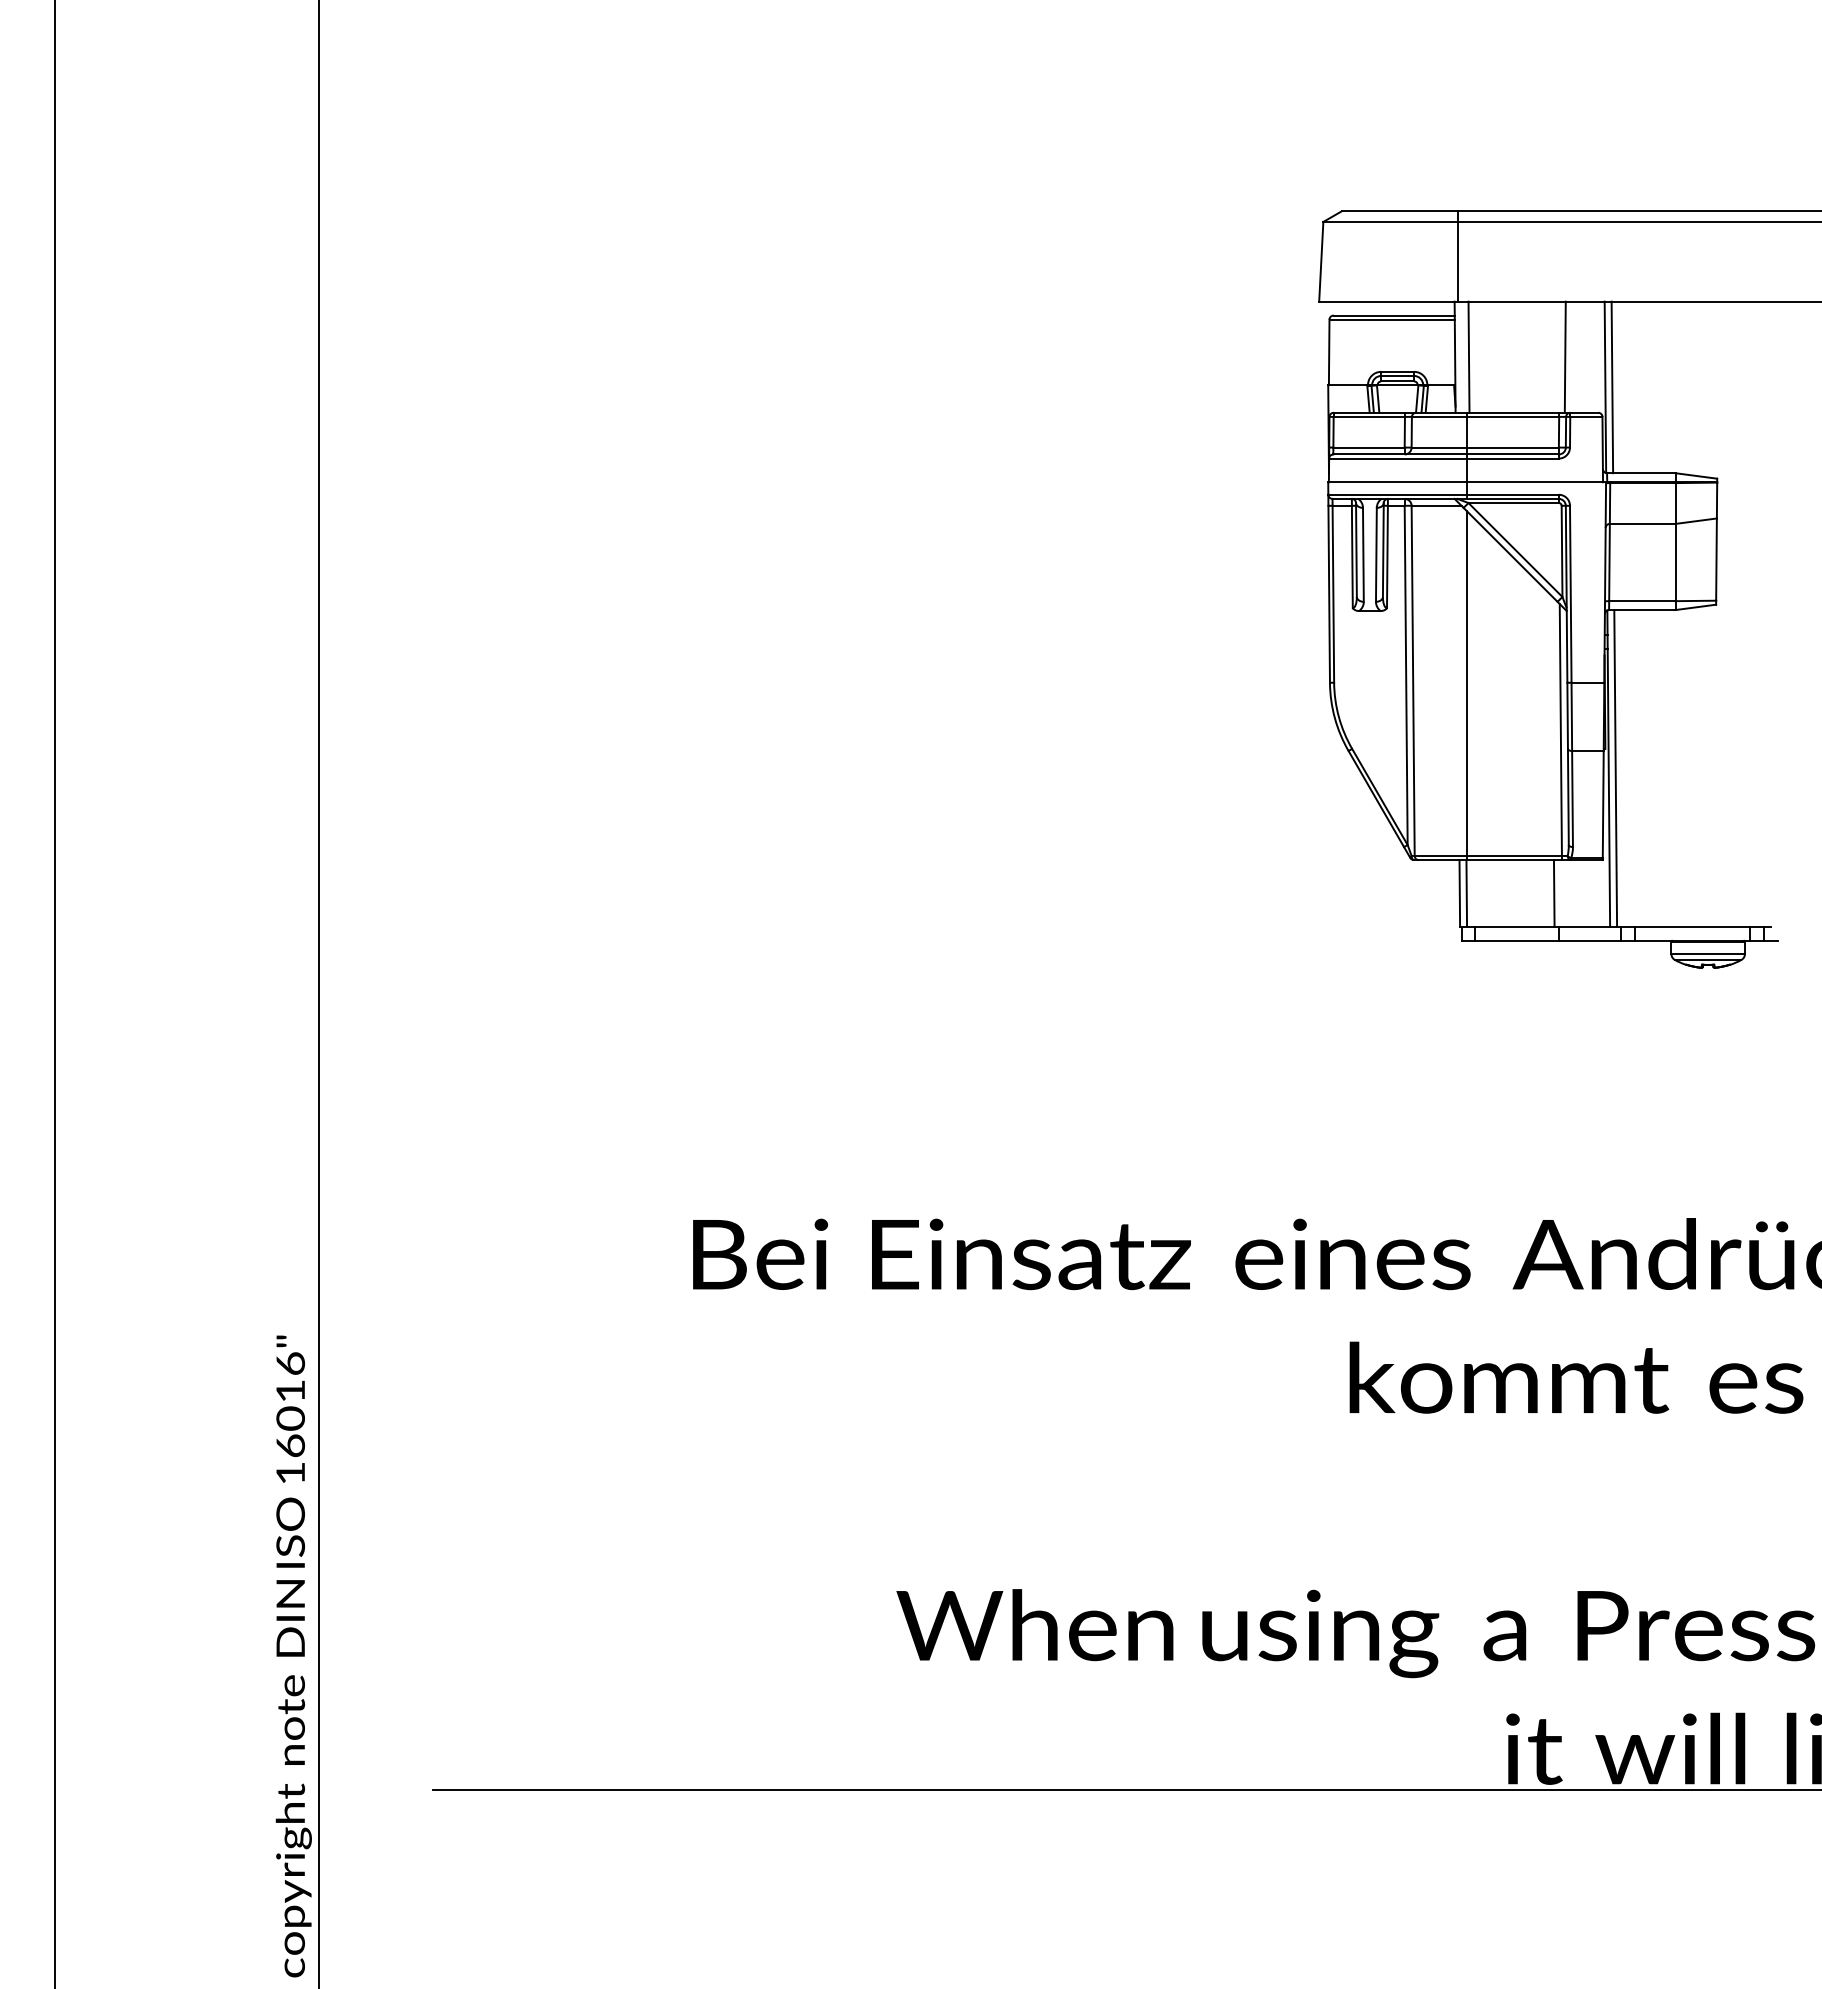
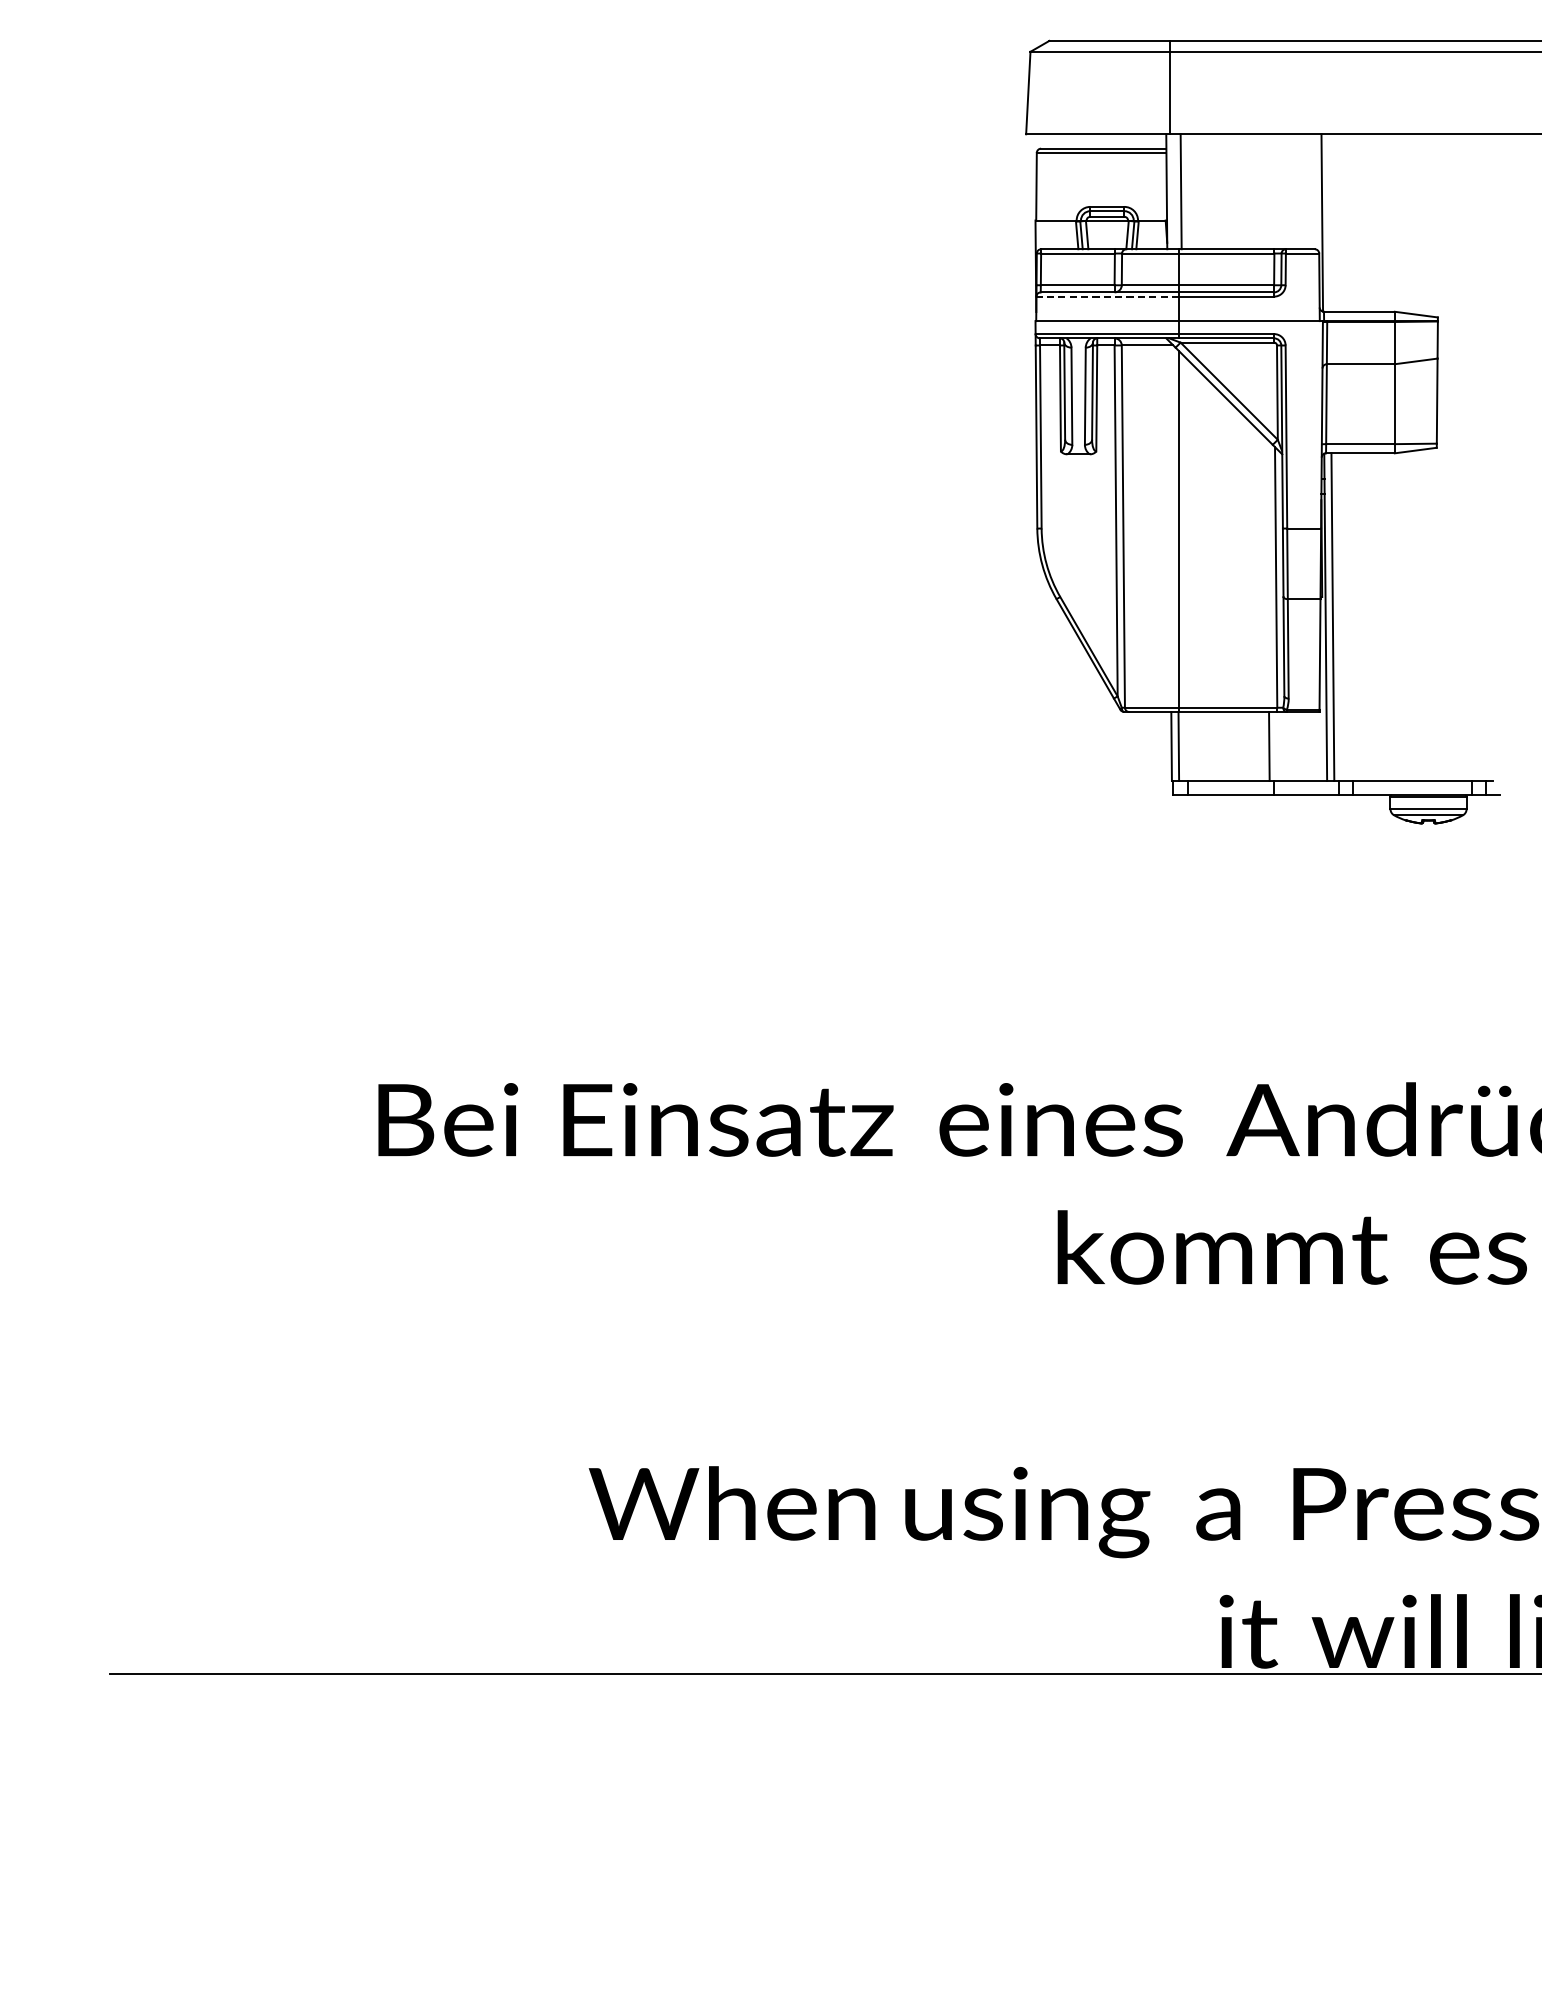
line: (1564, 356) -> (1279, 191), removed
line: (1612, 387) -> (1329, 223), removed
line: (1397, 458) -> (1107, 296), solid -> dashed

